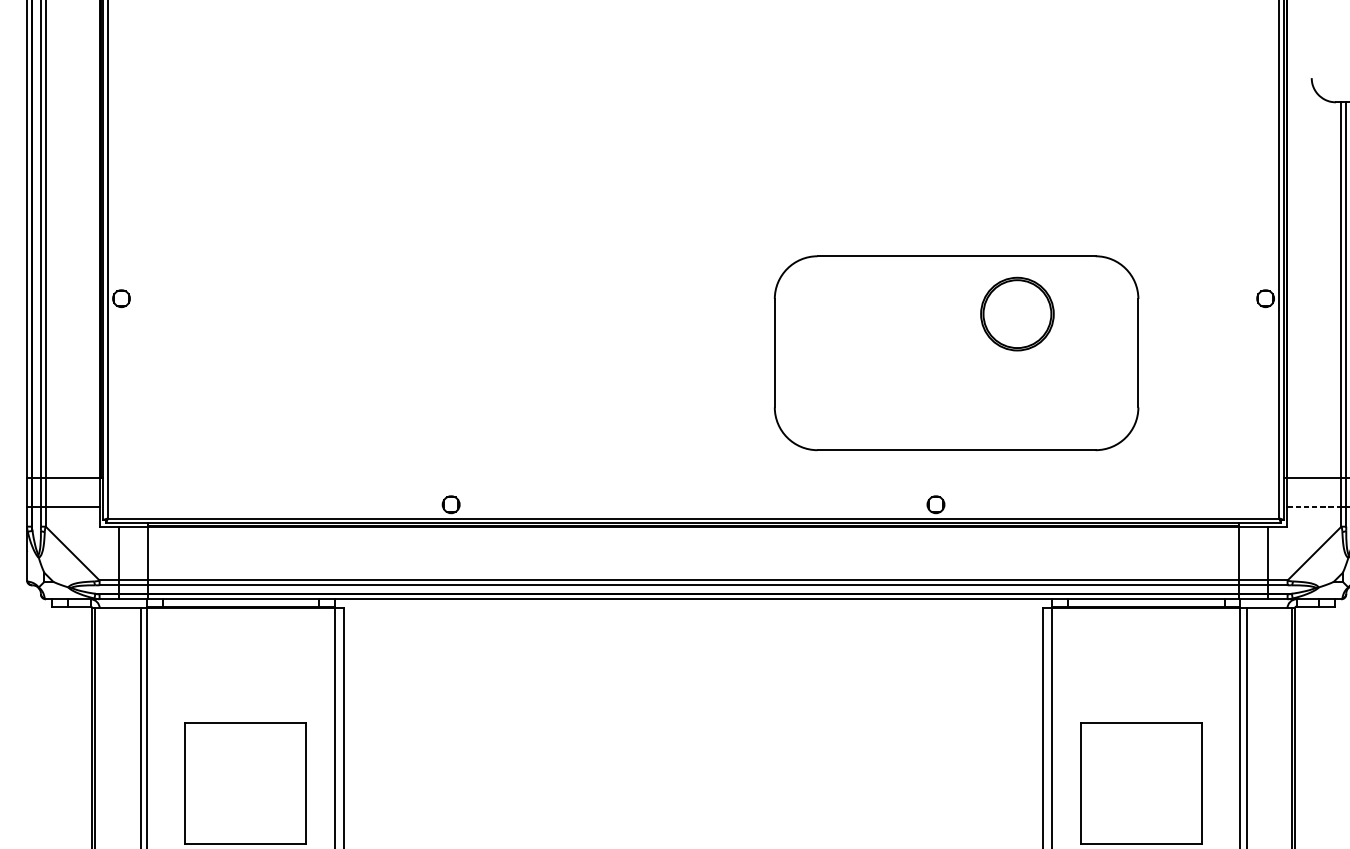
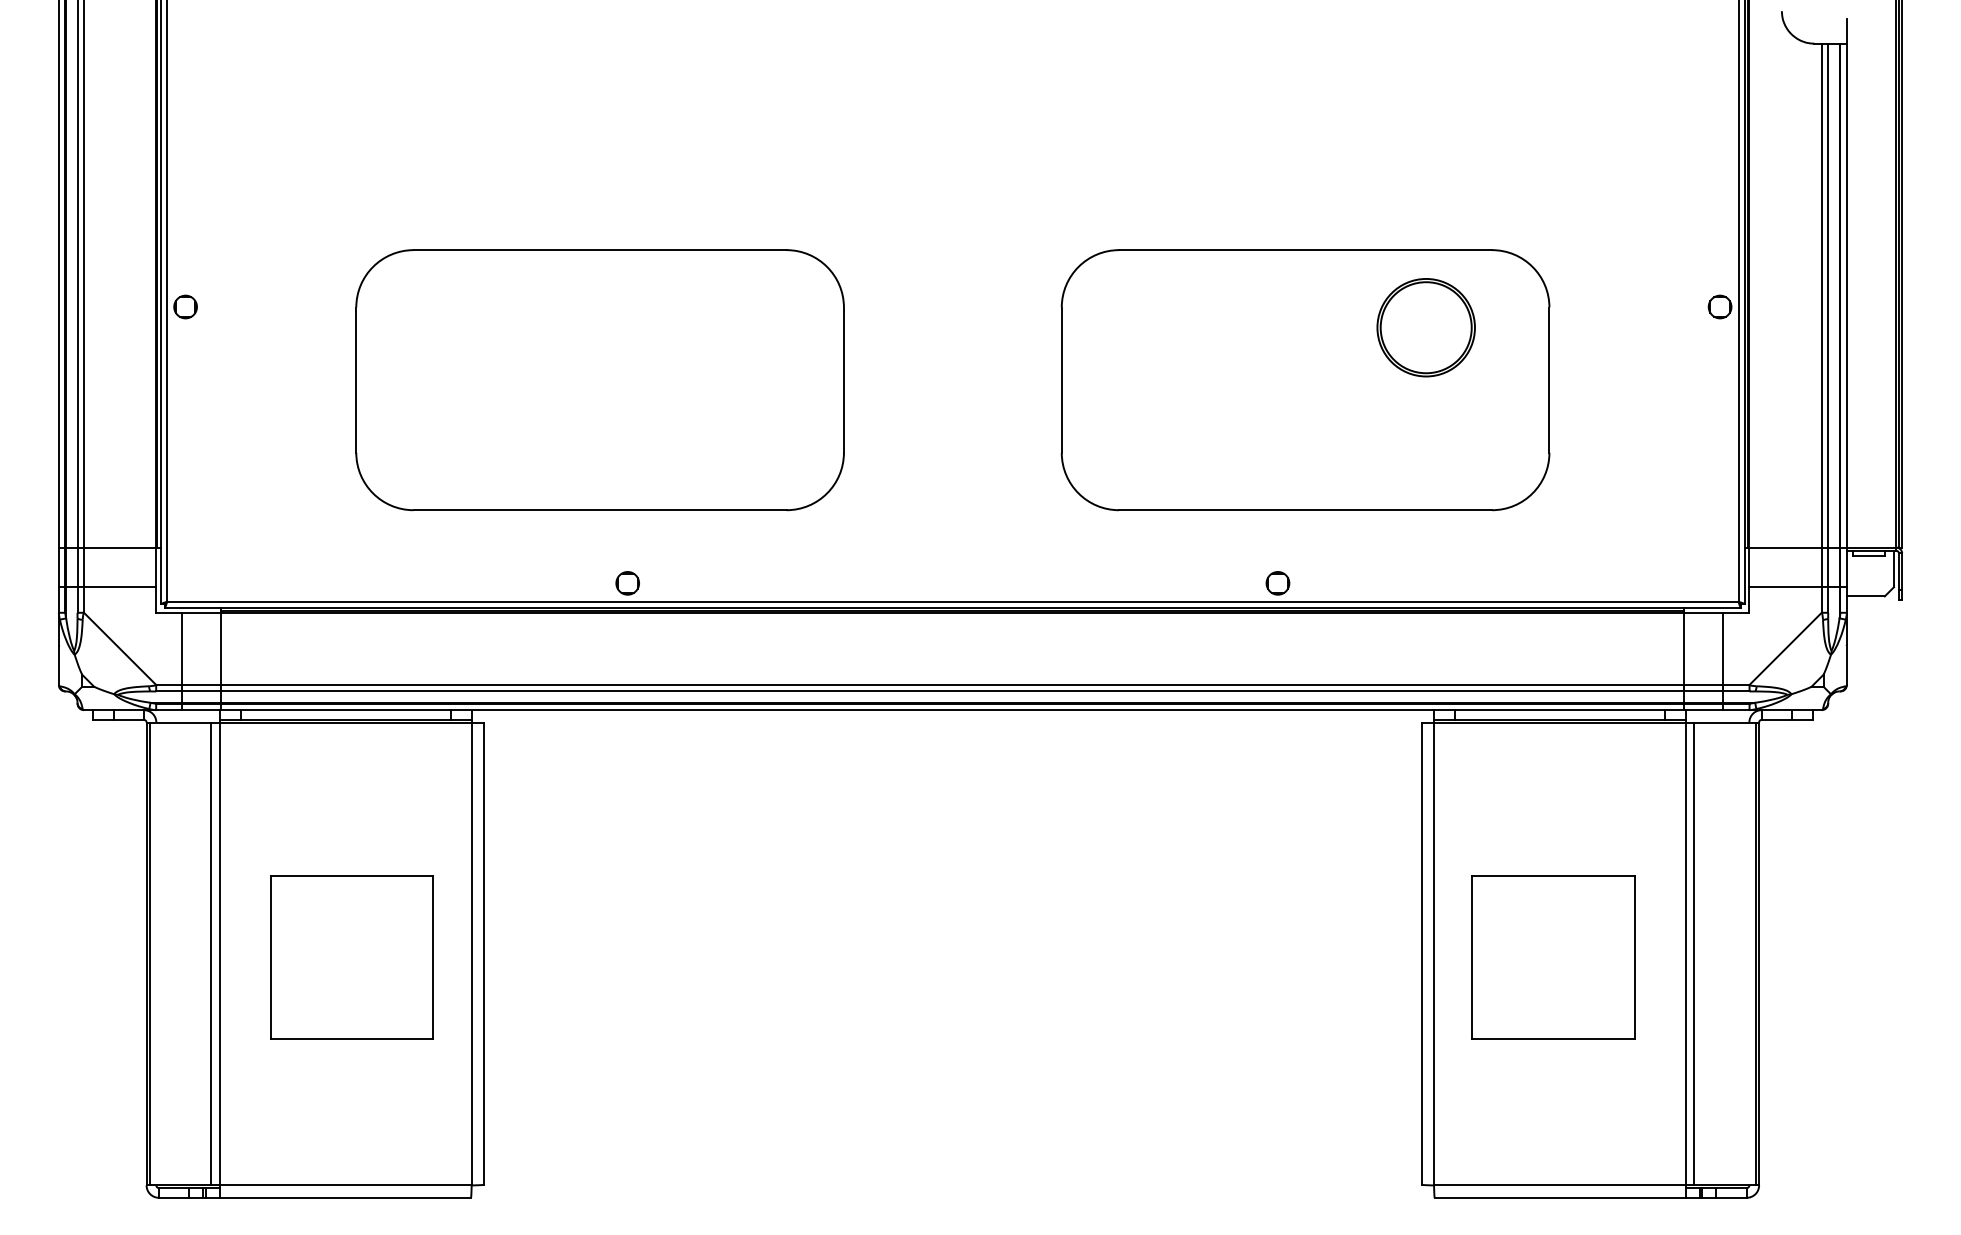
part: (1016, 313) -> (1425, 327), moved
part: (430, 353) -> (599, 380), added
line: (1315, 507) -> (1786, 586), dashed -> solid

